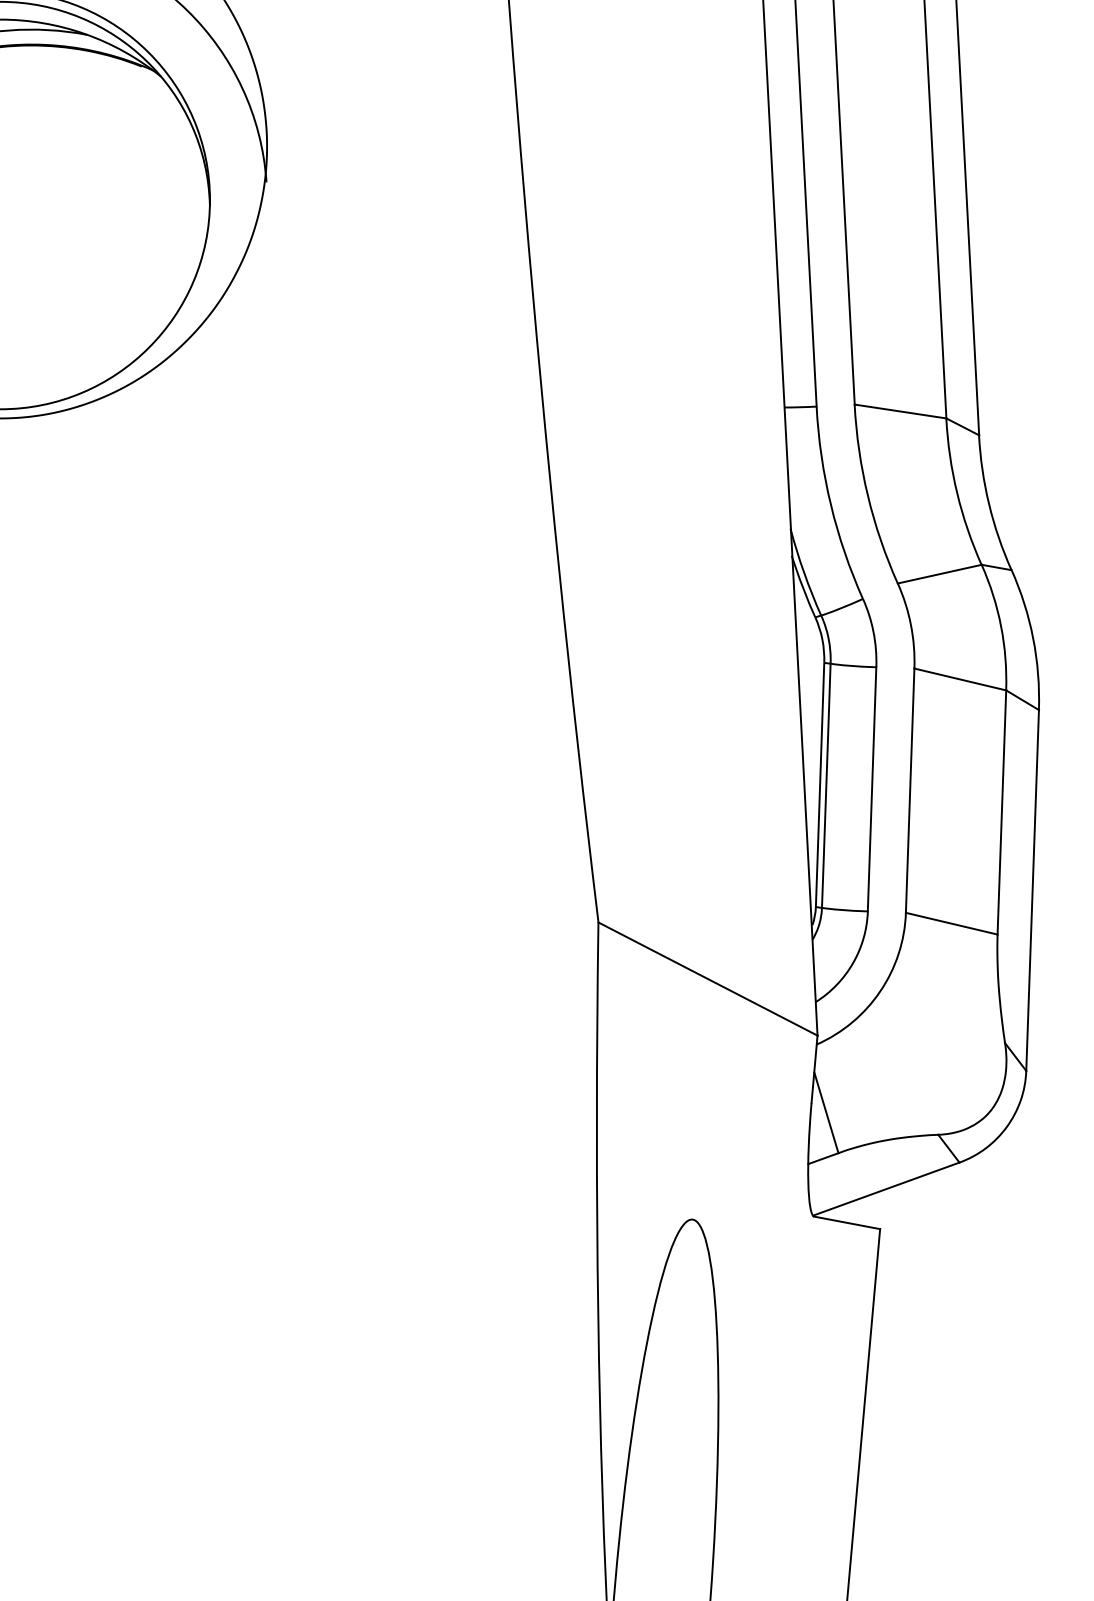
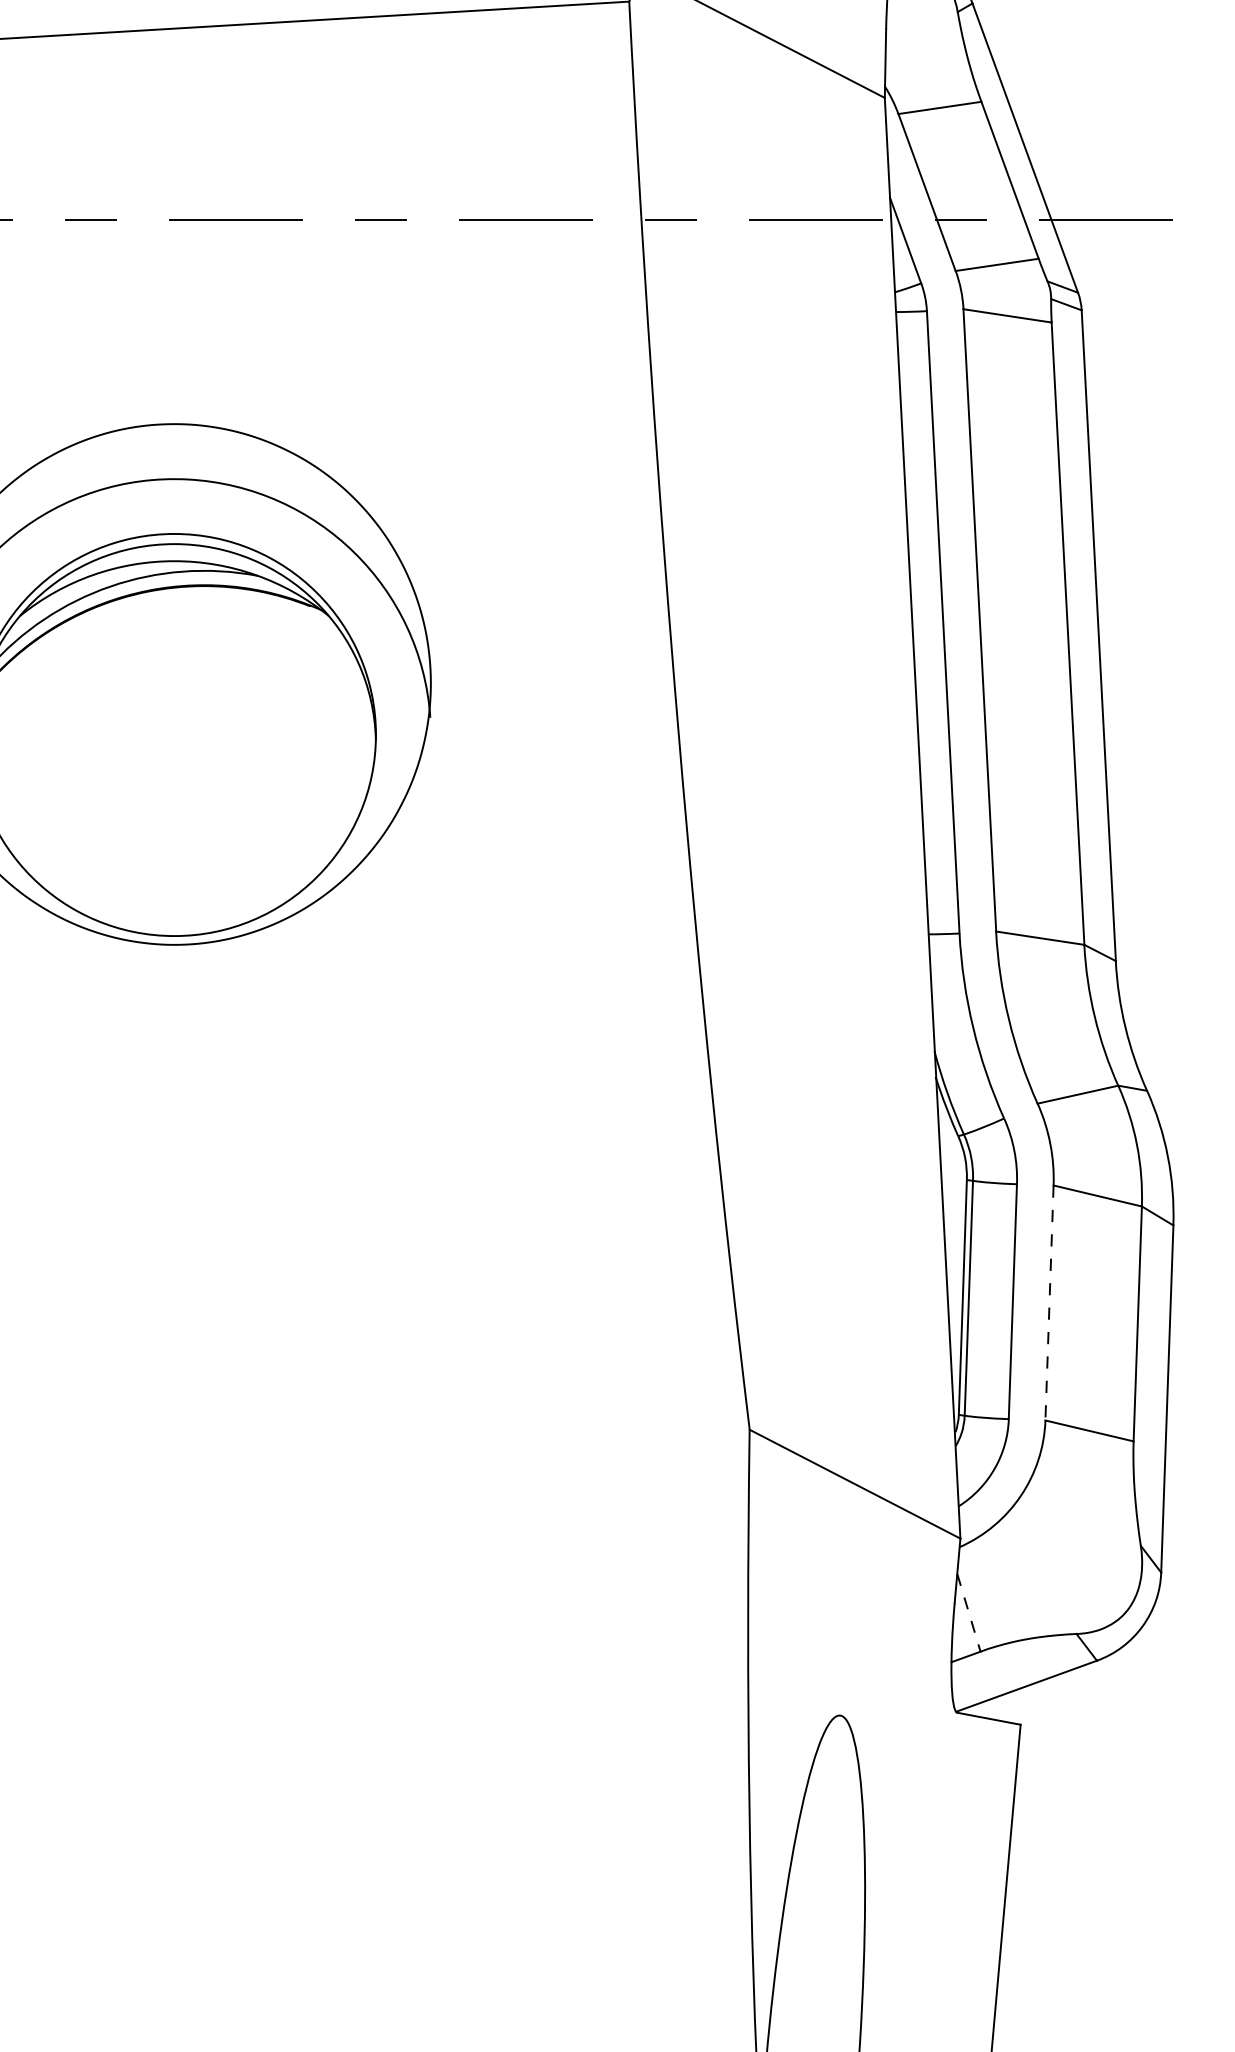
line: (910, 790) -> (1049, 1302), solid -> dashed
line: (826, 1113) -> (969, 1613), solid -> dashed

